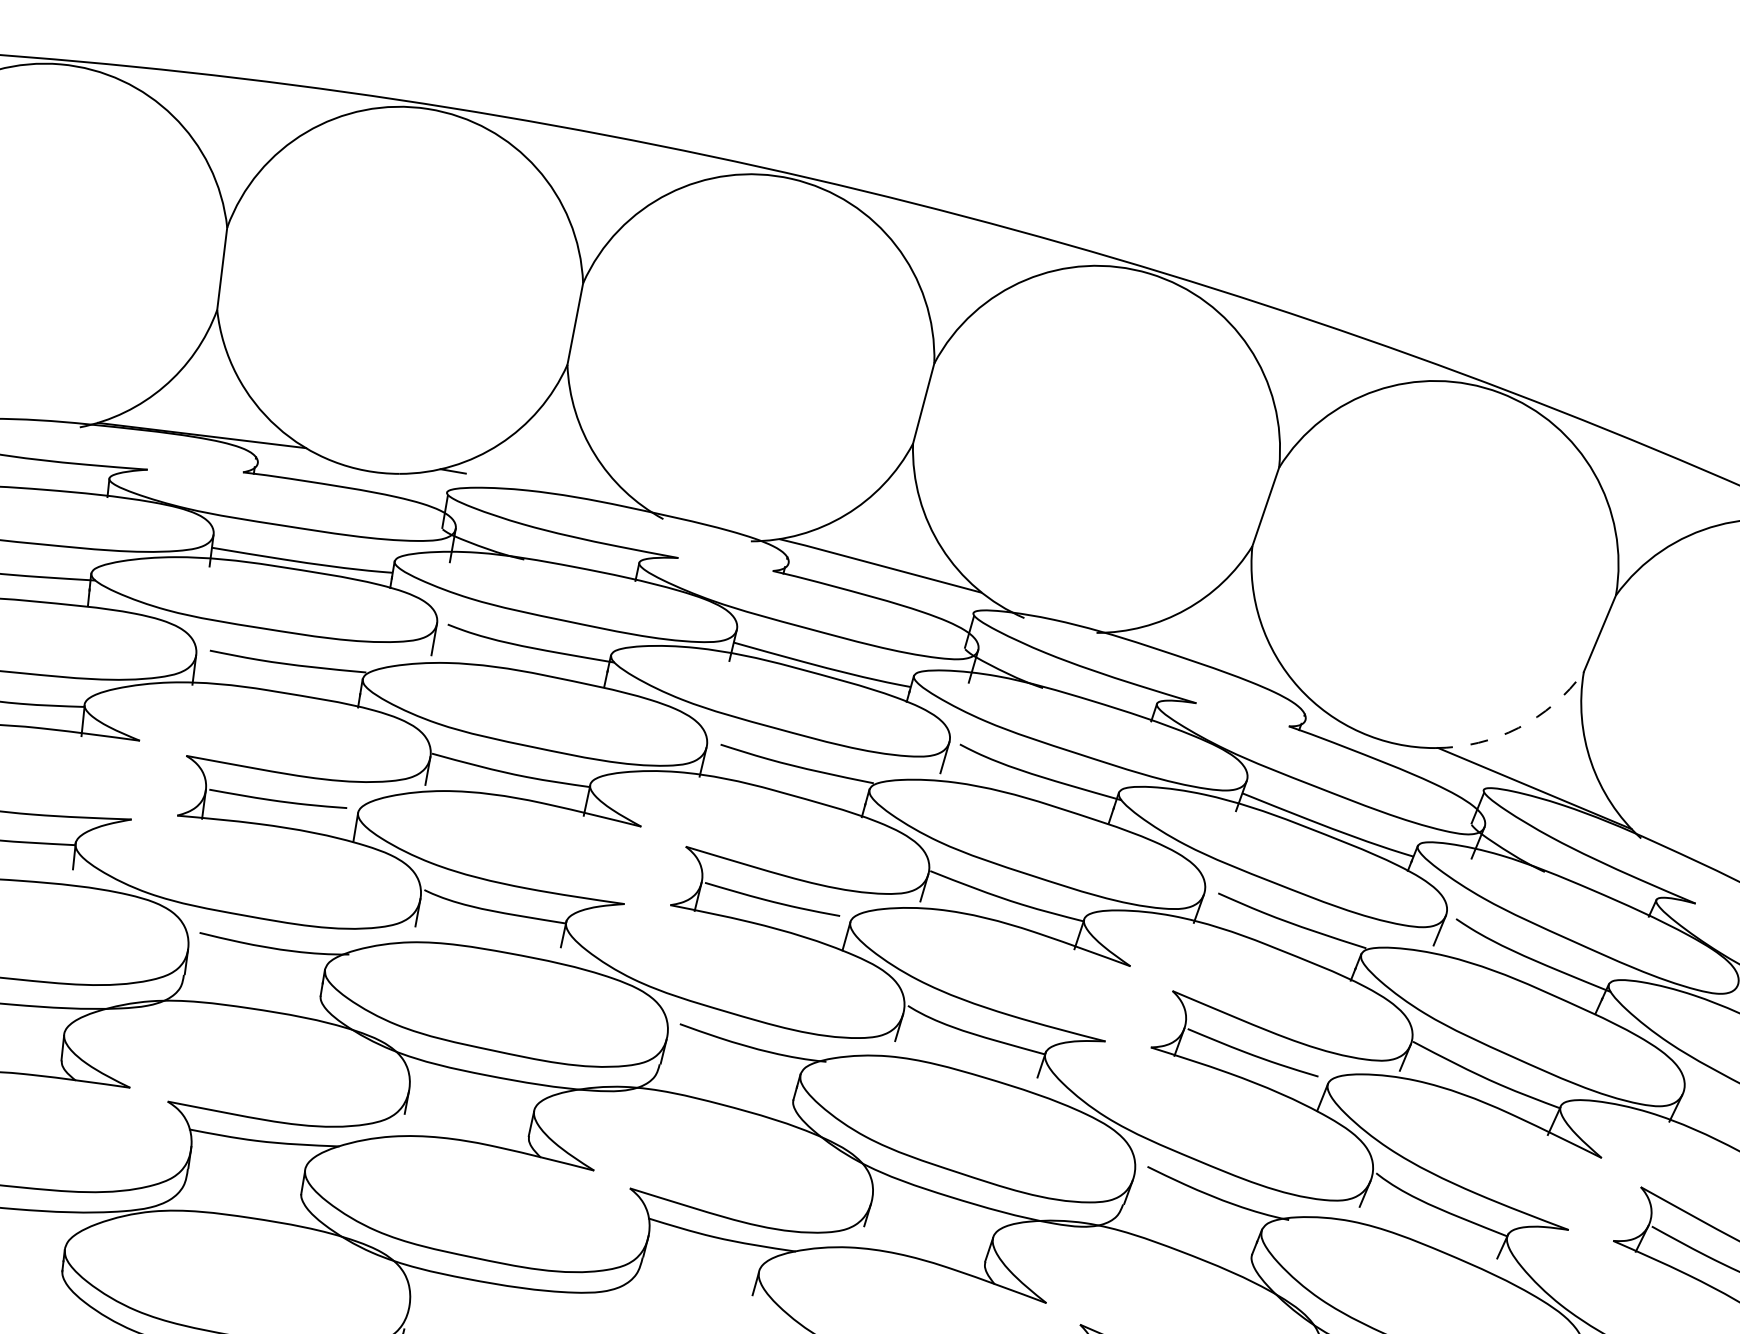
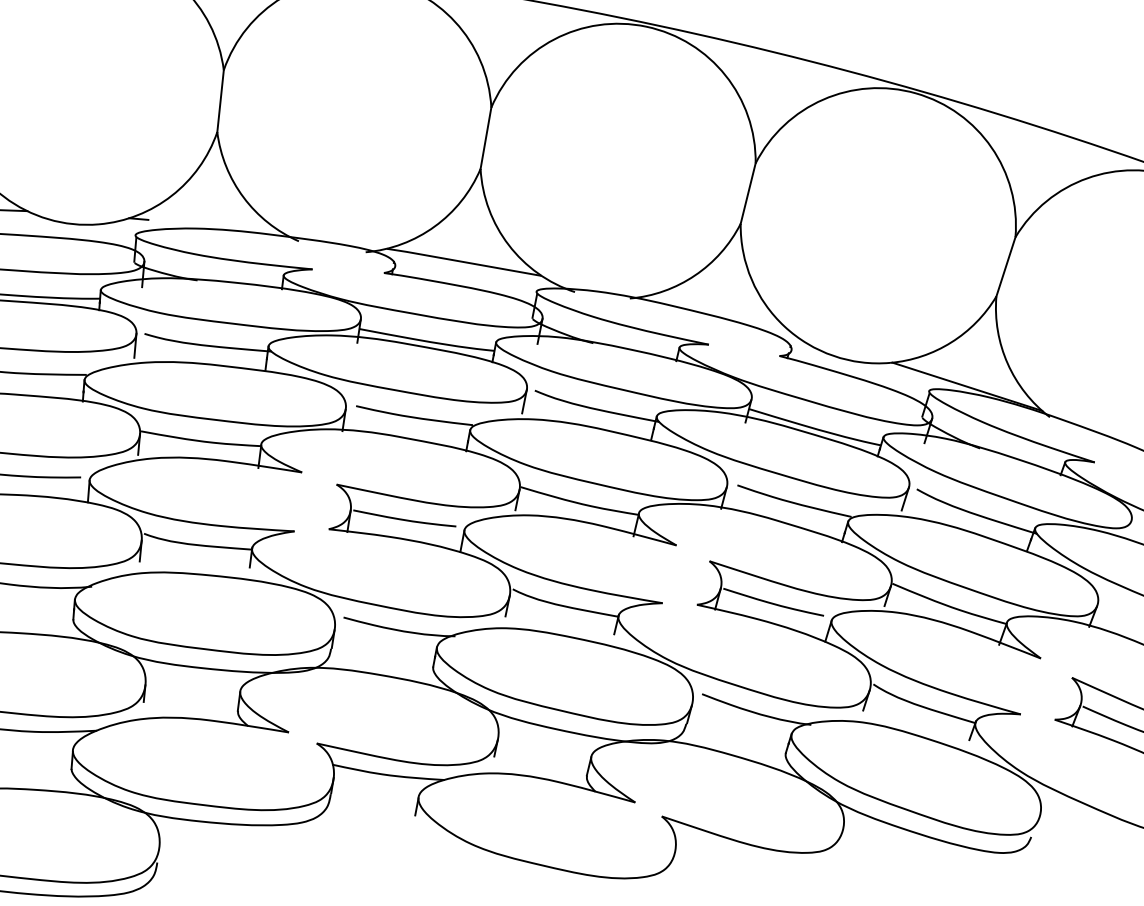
arc: (1518, 727) -> (951, 342), dashed -> solid

